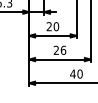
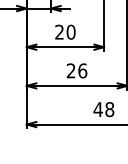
text: (79, 73) -> (108, 108), 40 -> 48

